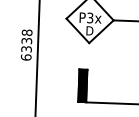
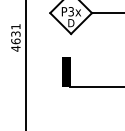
text: (26, 44) -> (15, 37), 6338 -> 4631

